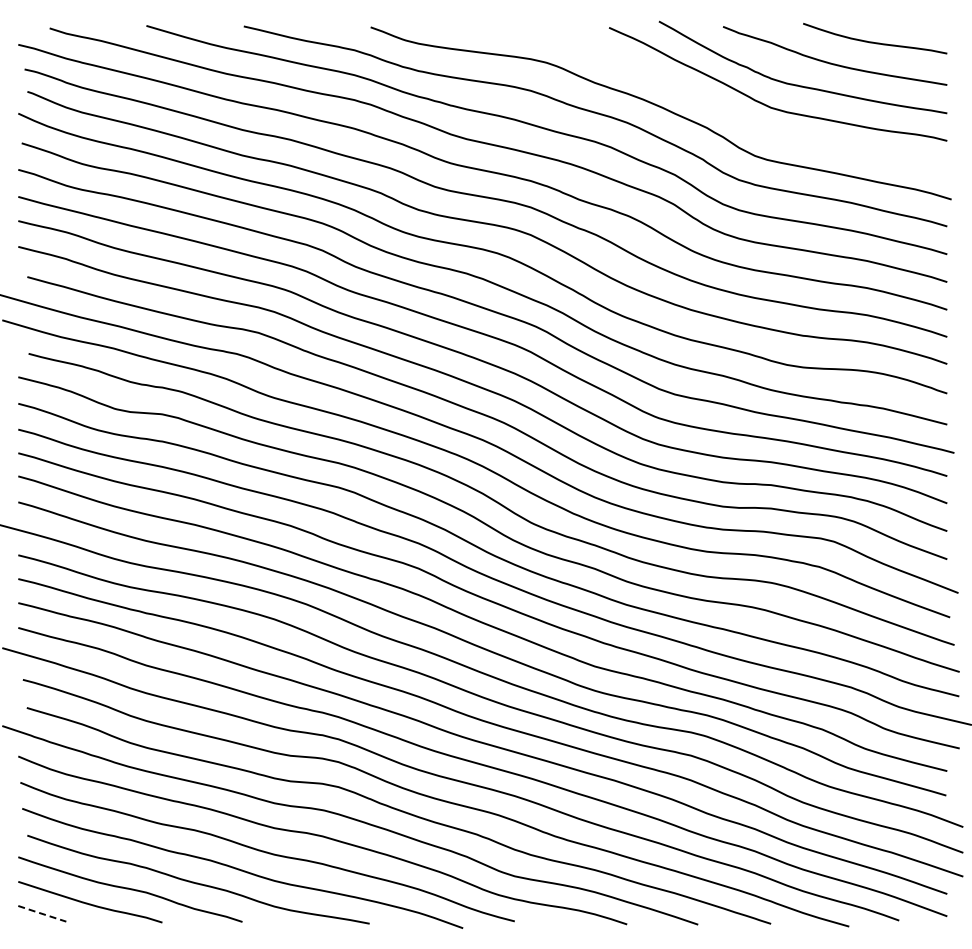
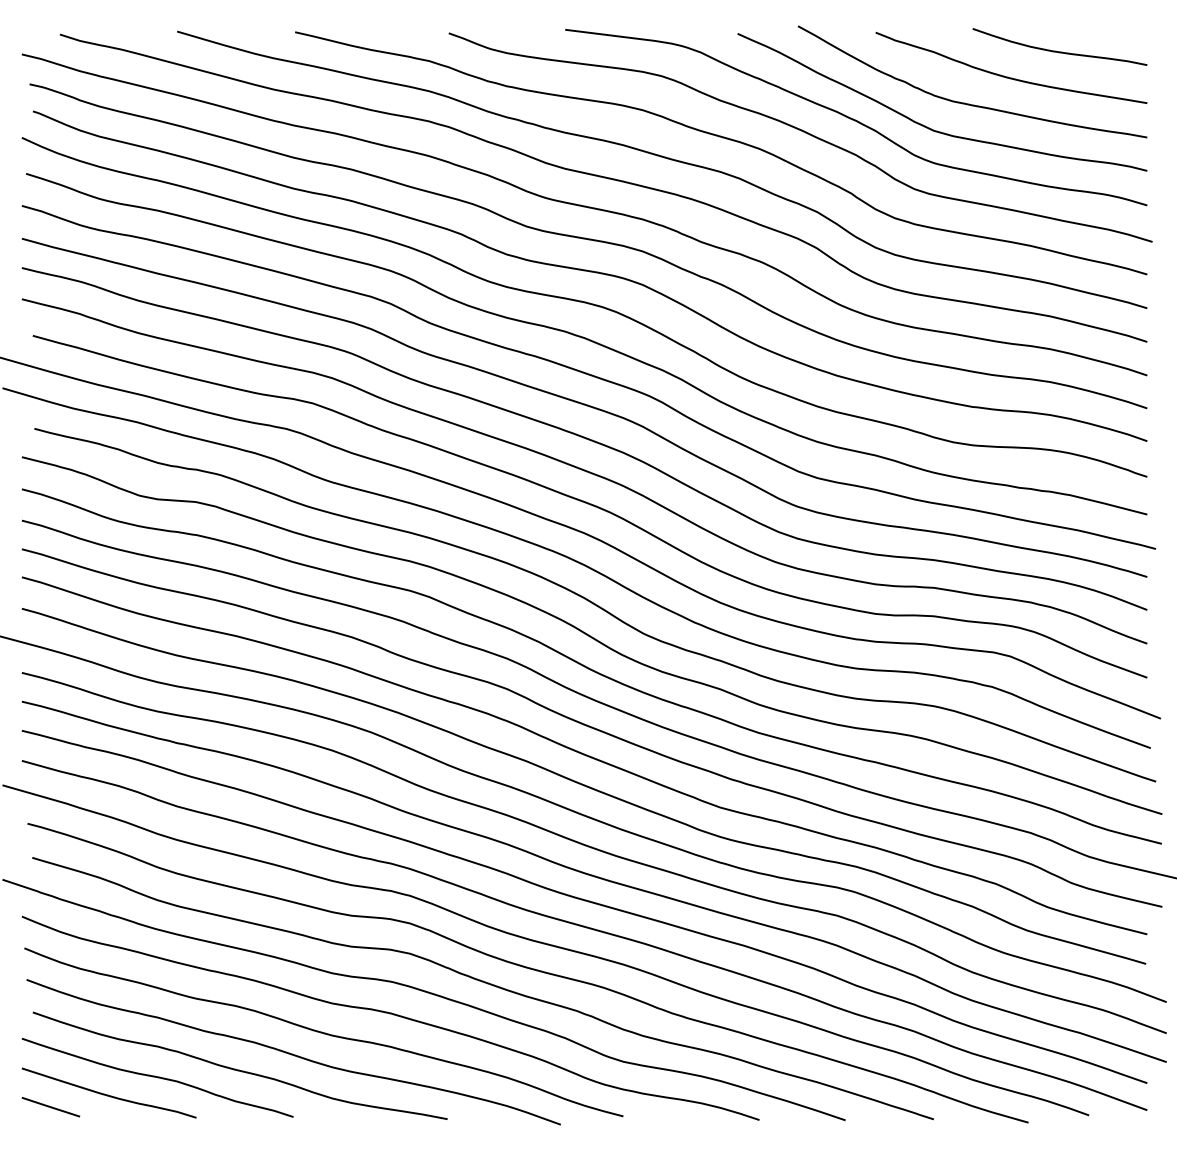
curve: (706, 98) -> (855, 119), added
line: (41, 913) -> (50, 1106), dashed -> solid

